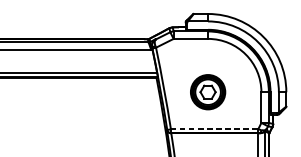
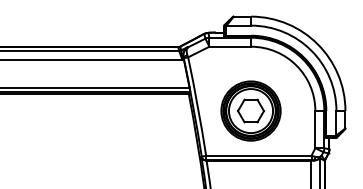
part: (207, 91) -> (250, 110), size x1.43
line: (214, 129) -> (258, 155), dashed -> solid

